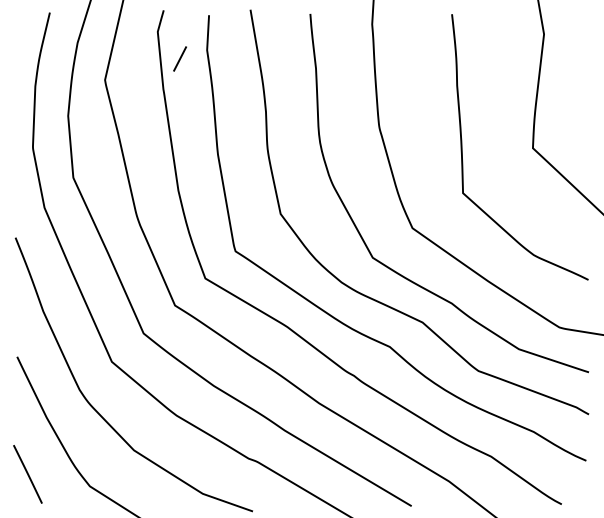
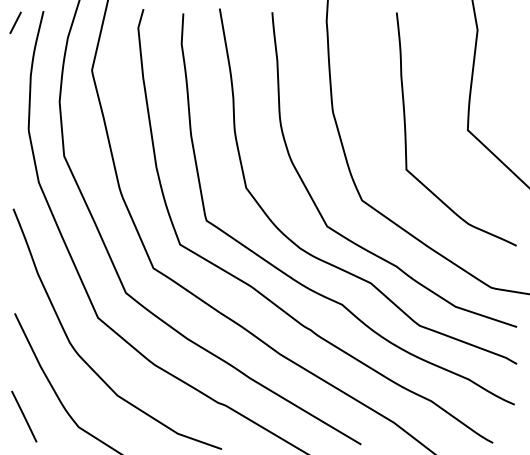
line: (179, 58) -> (15, 22), moved

